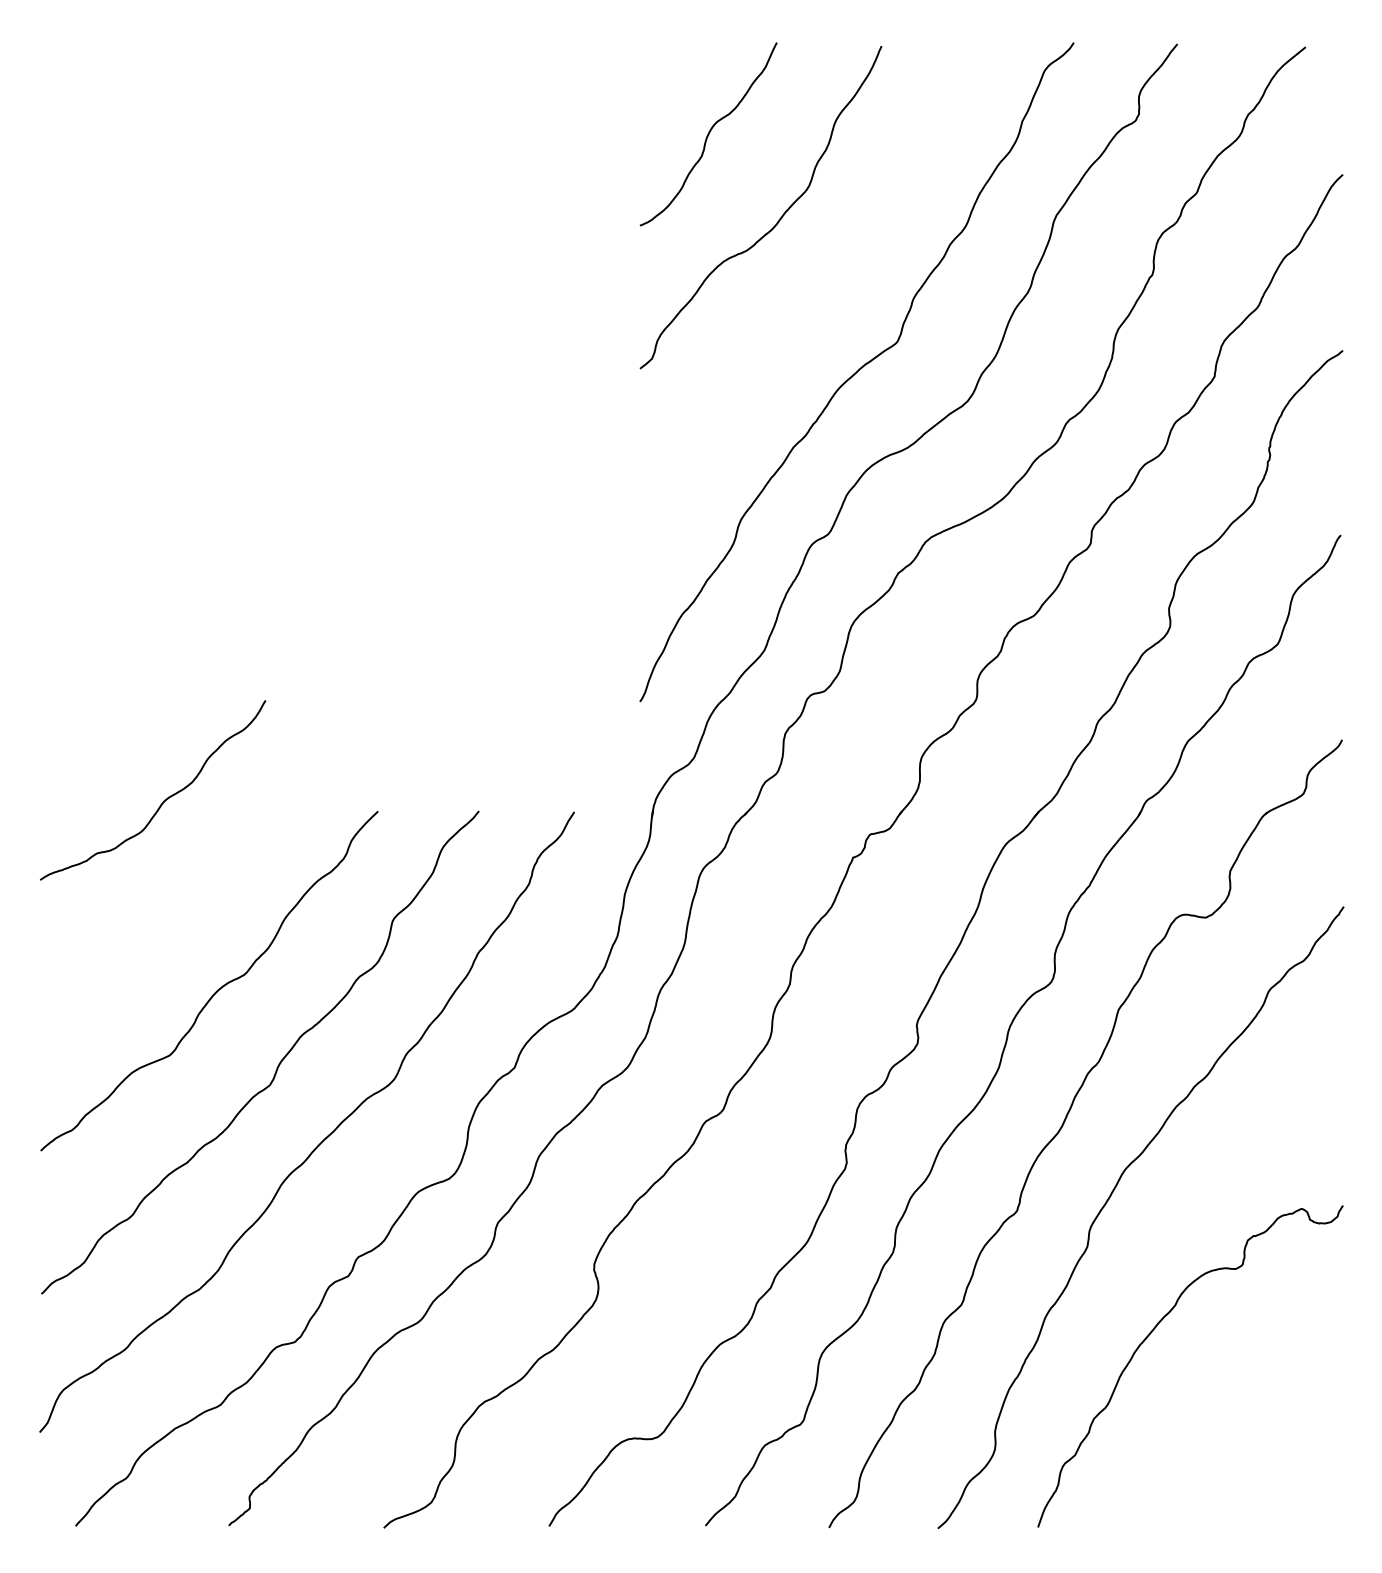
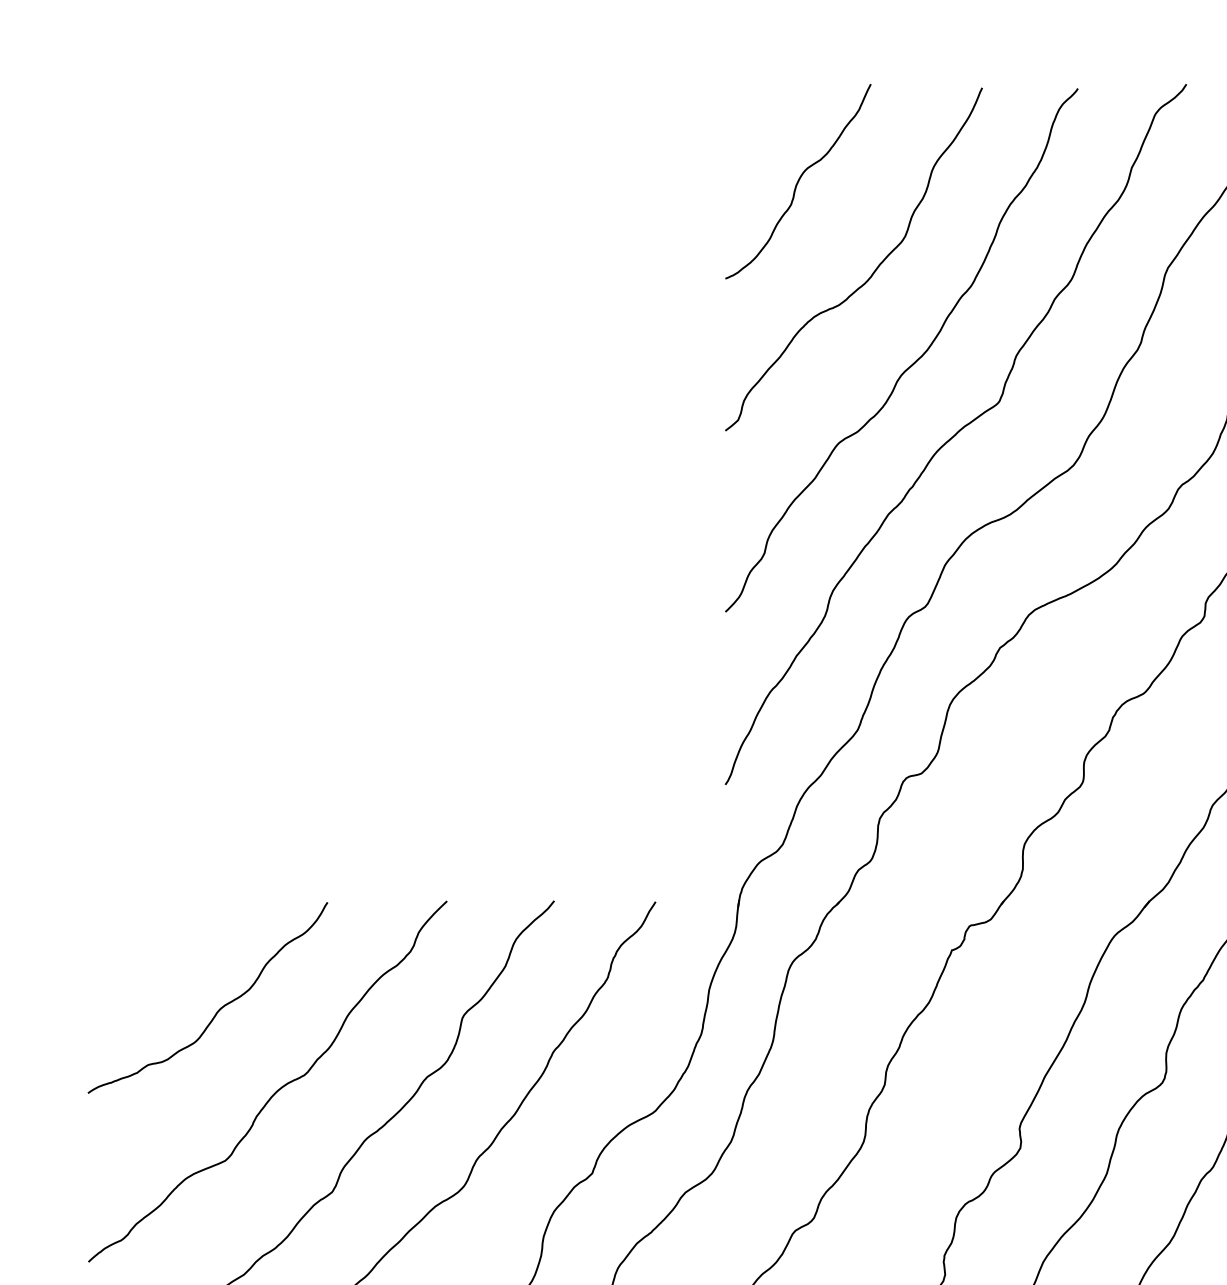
curve: (815, 305) -> (911, 363), added
curve: (163, 800) -> (218, 1008), moved

